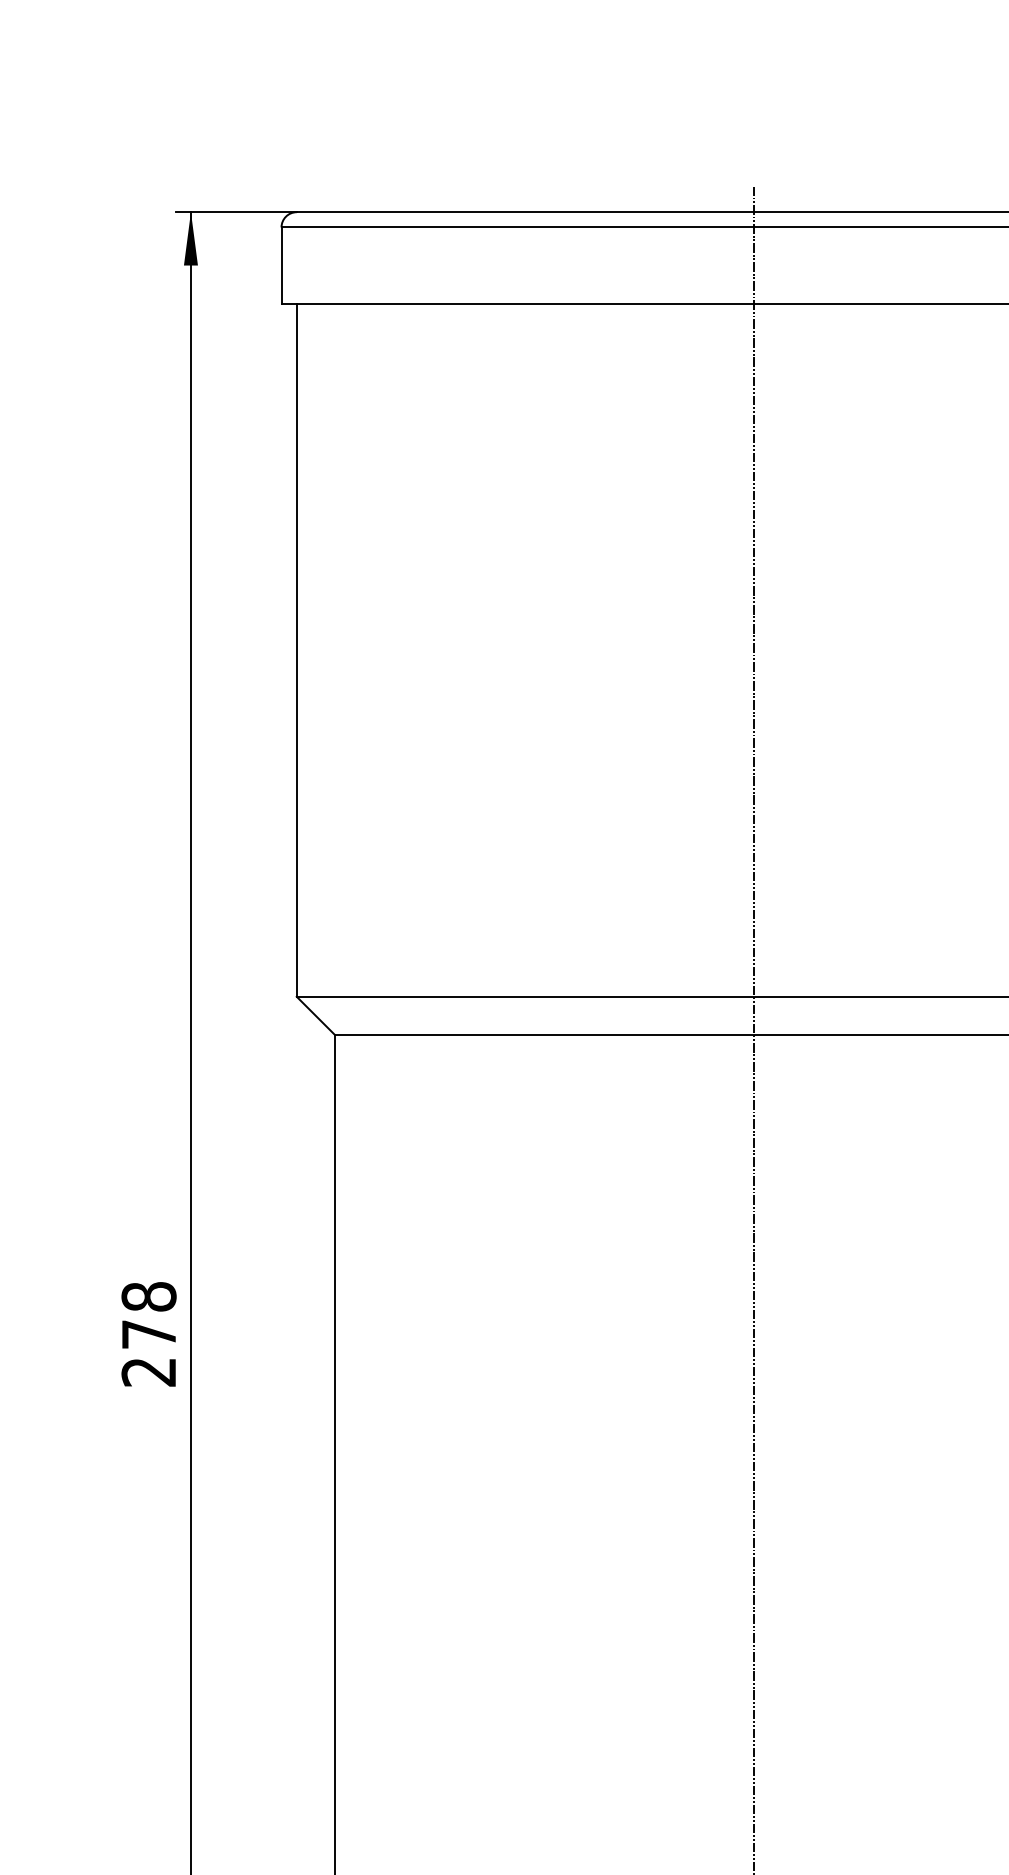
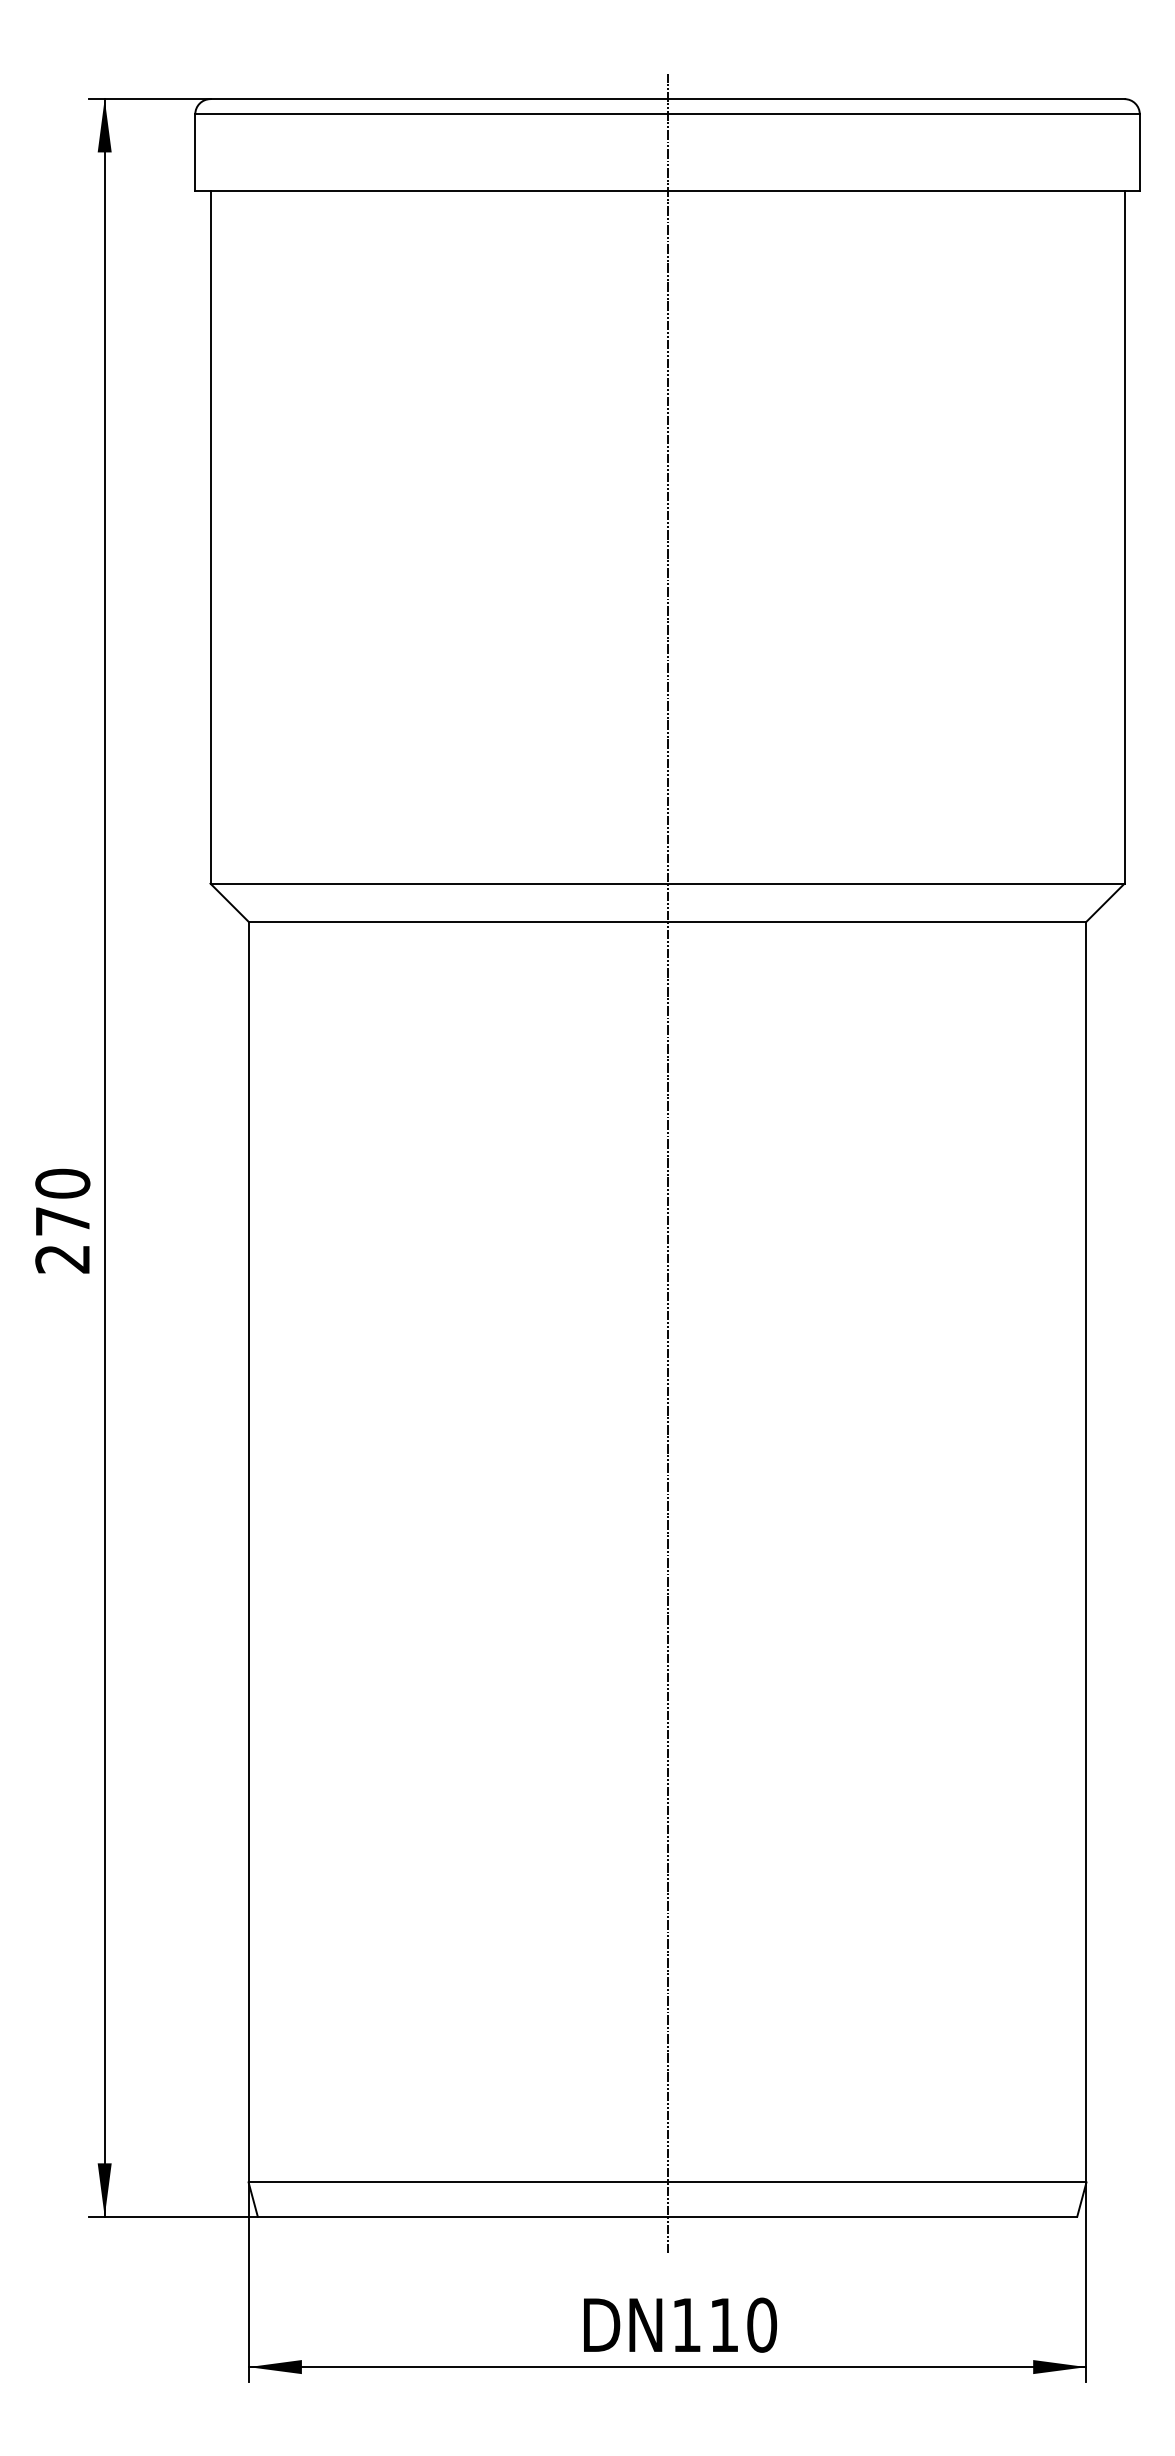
text: (148, 1296) -> (62, 1183), 278 -> 270

